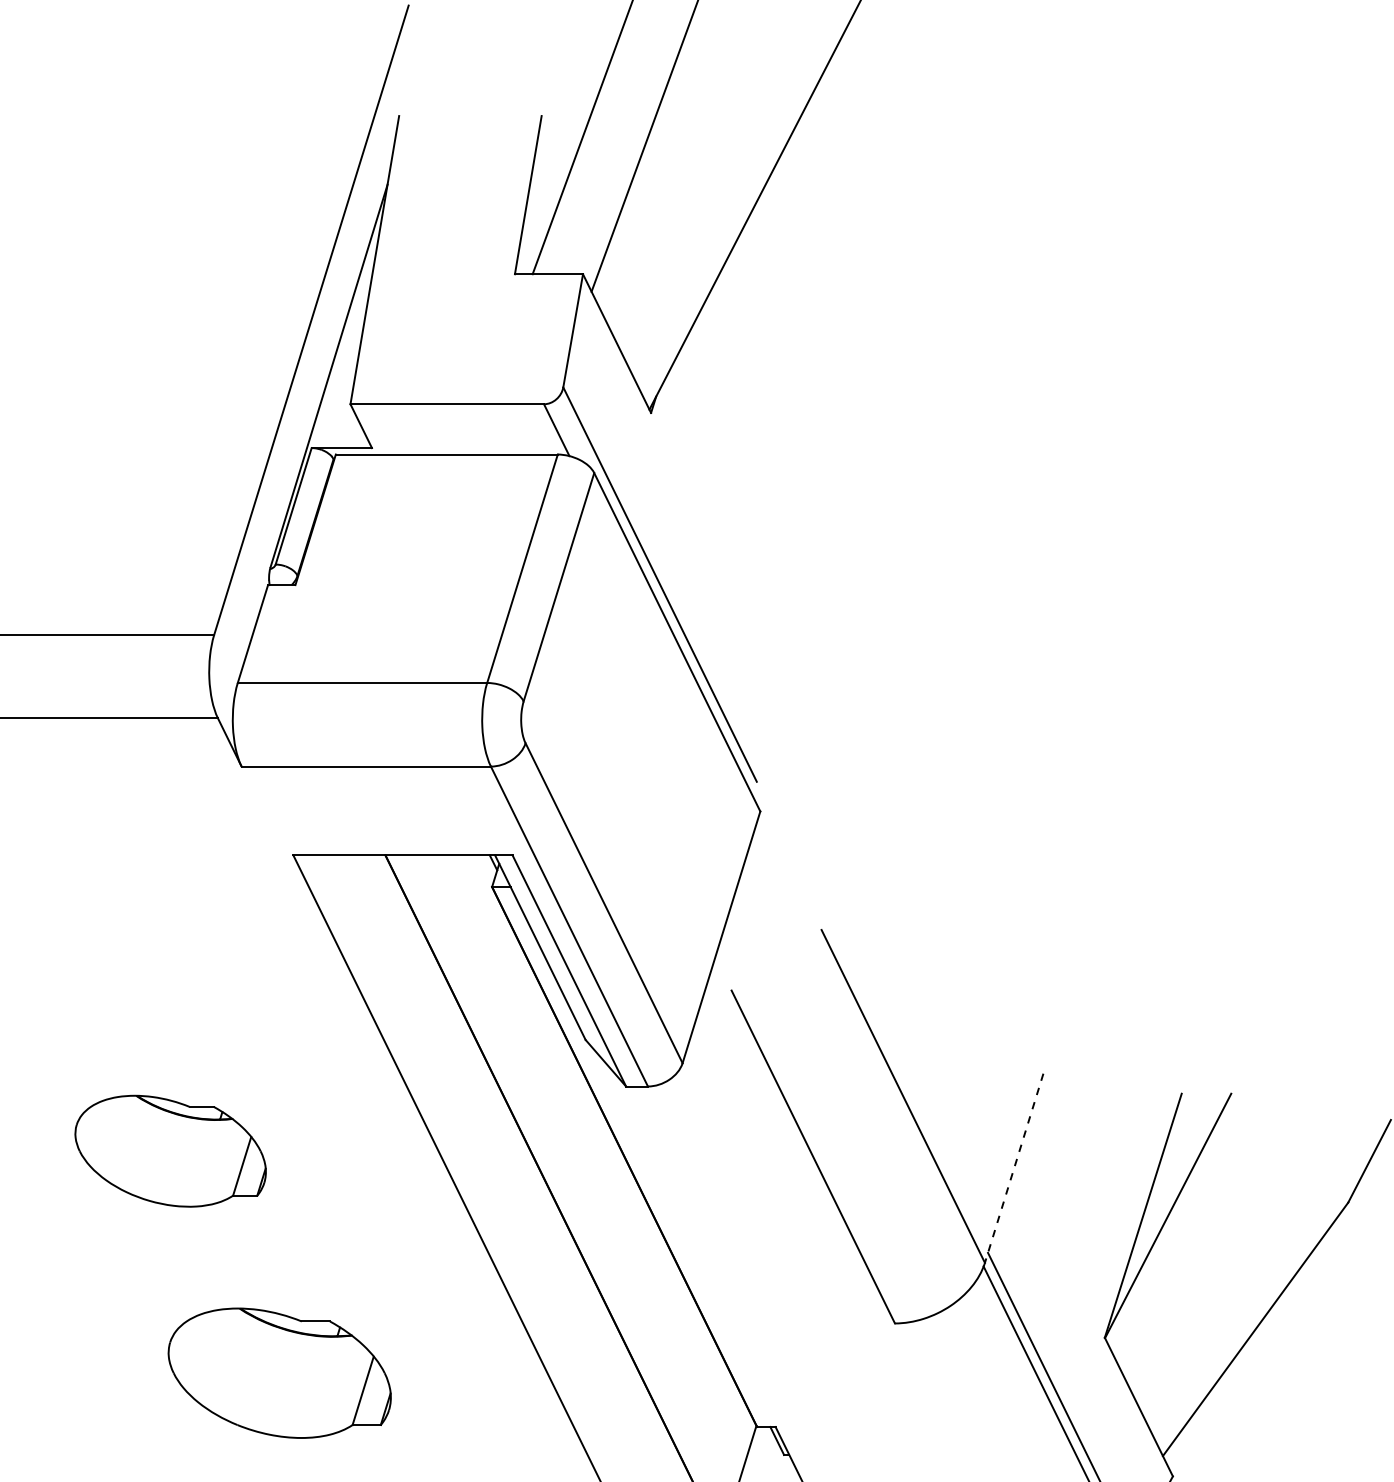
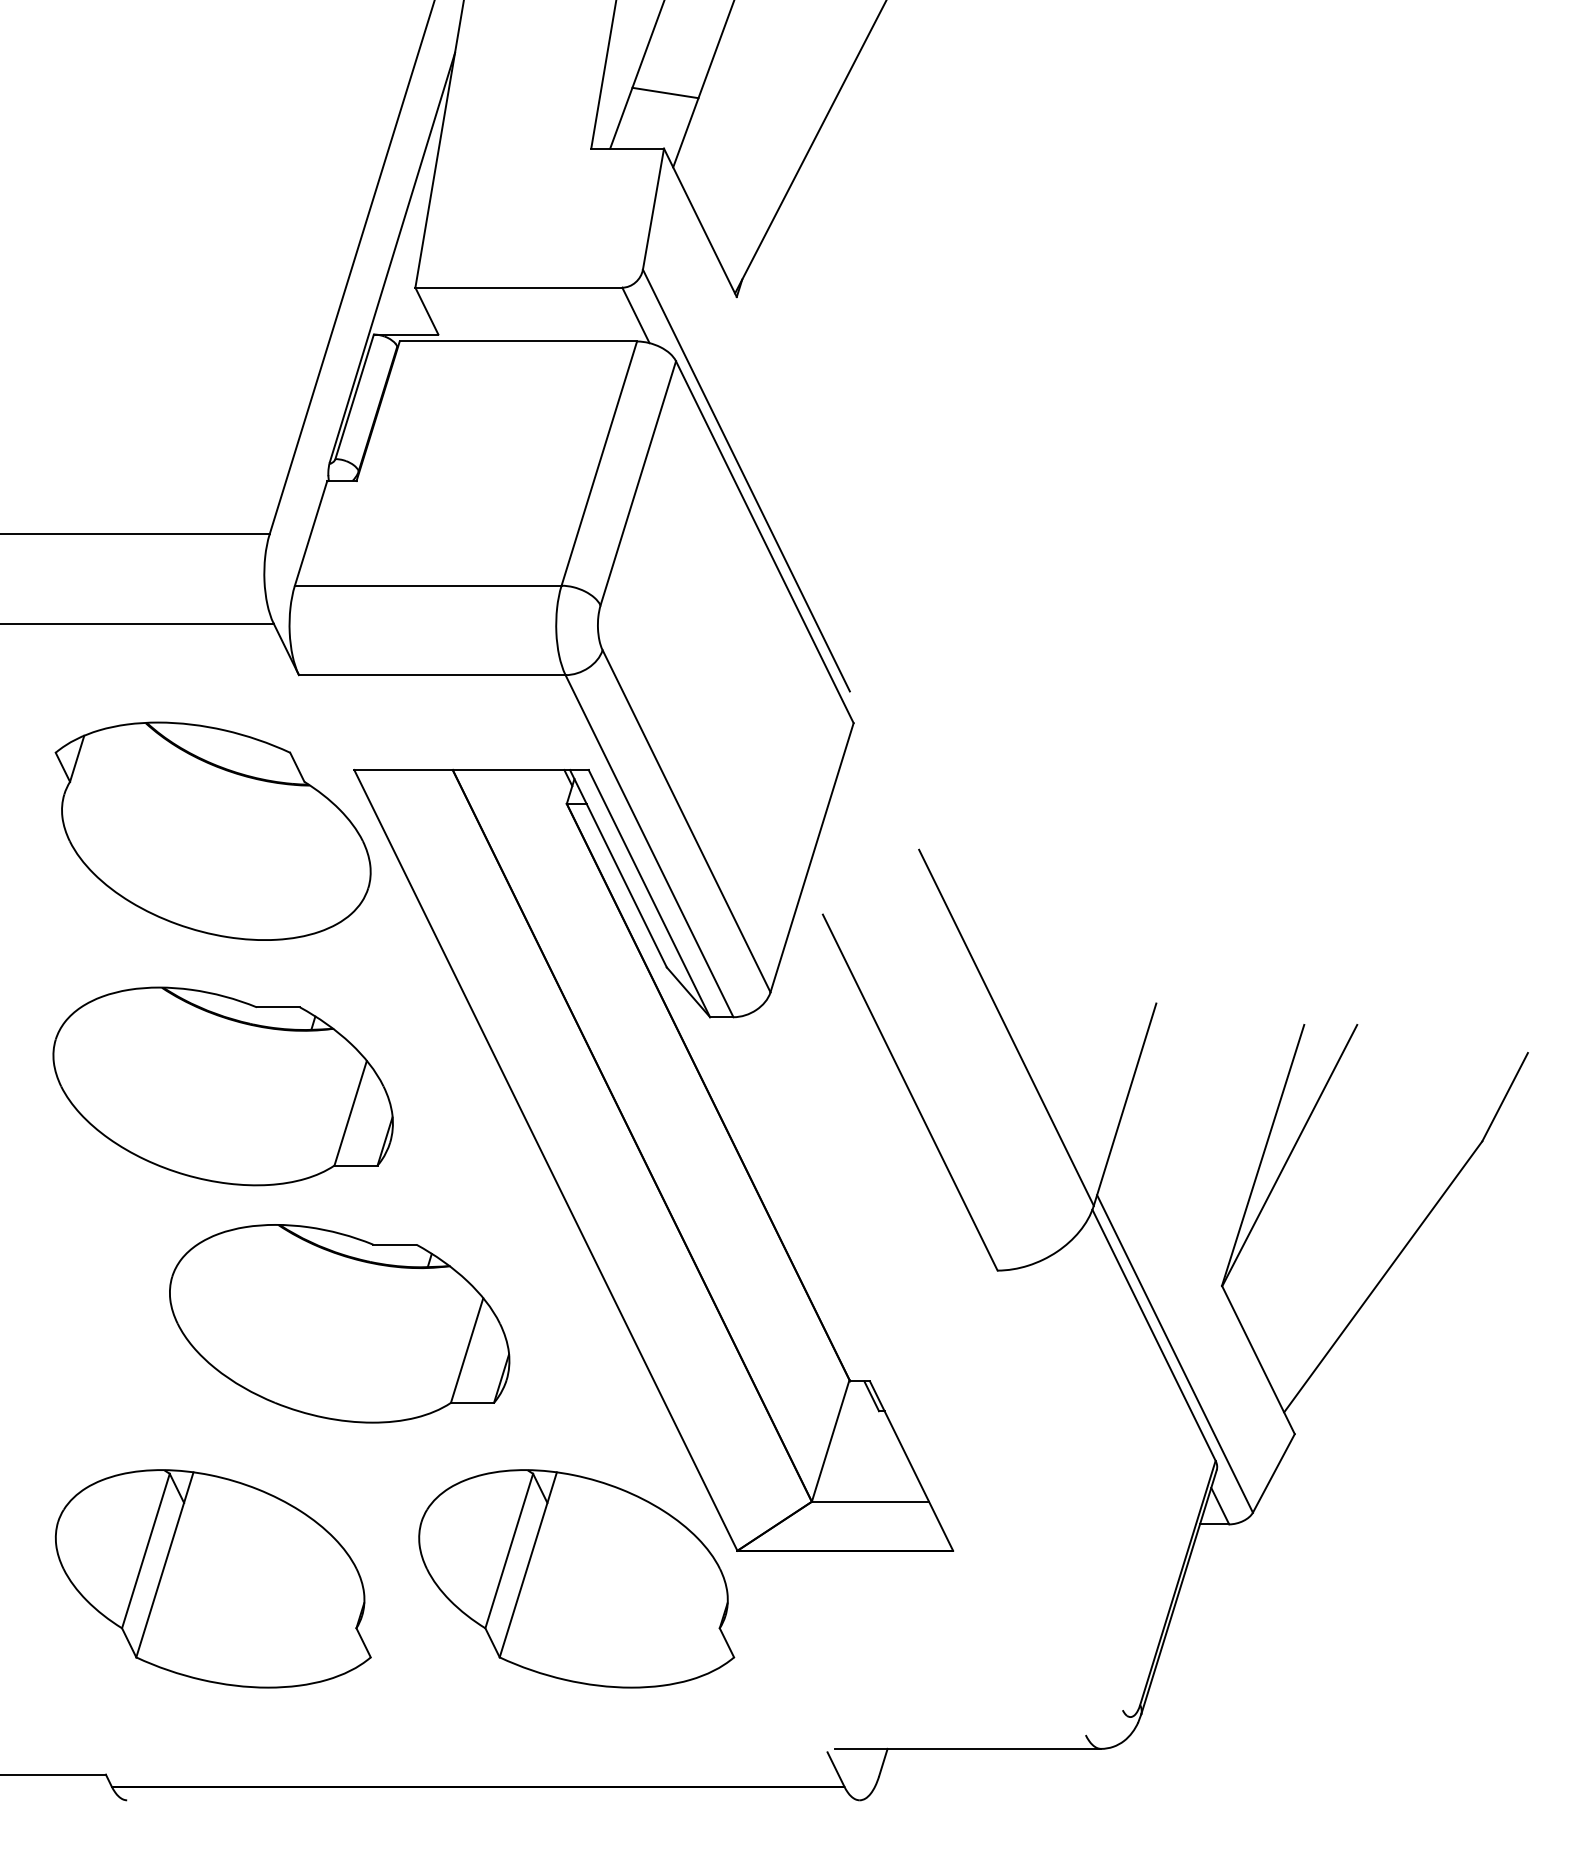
line: (584, 221) -> (665, 92), added
part: (160, 911) -> (212, 830), added
part: (170, 1151) -> (222, 1086), size x1.67
line: (1014, 1168) -> (1125, 1104), dashed -> solid
part: (279, 1372) -> (339, 1323), size x1.43

